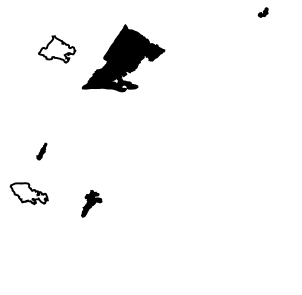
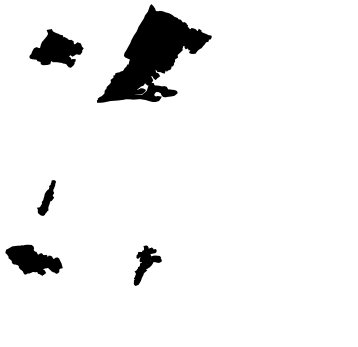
fill: (56, 49) -> (55, 48), added
part: (41, 151) -> (46, 197), size x1.43
fill: (28, 193) -> (32, 260), added
part: (91, 203) -> (146, 264), moved

